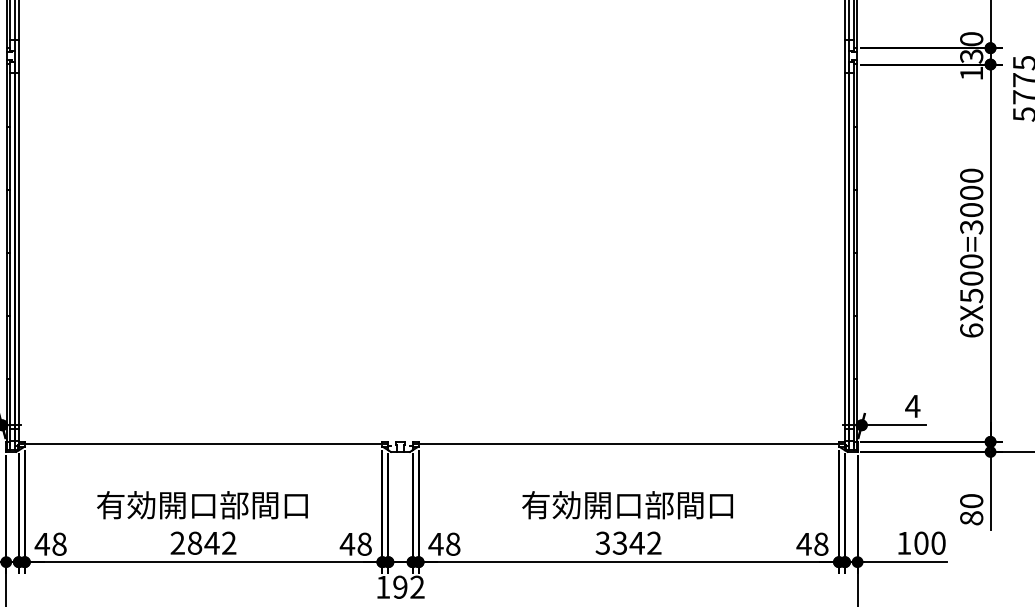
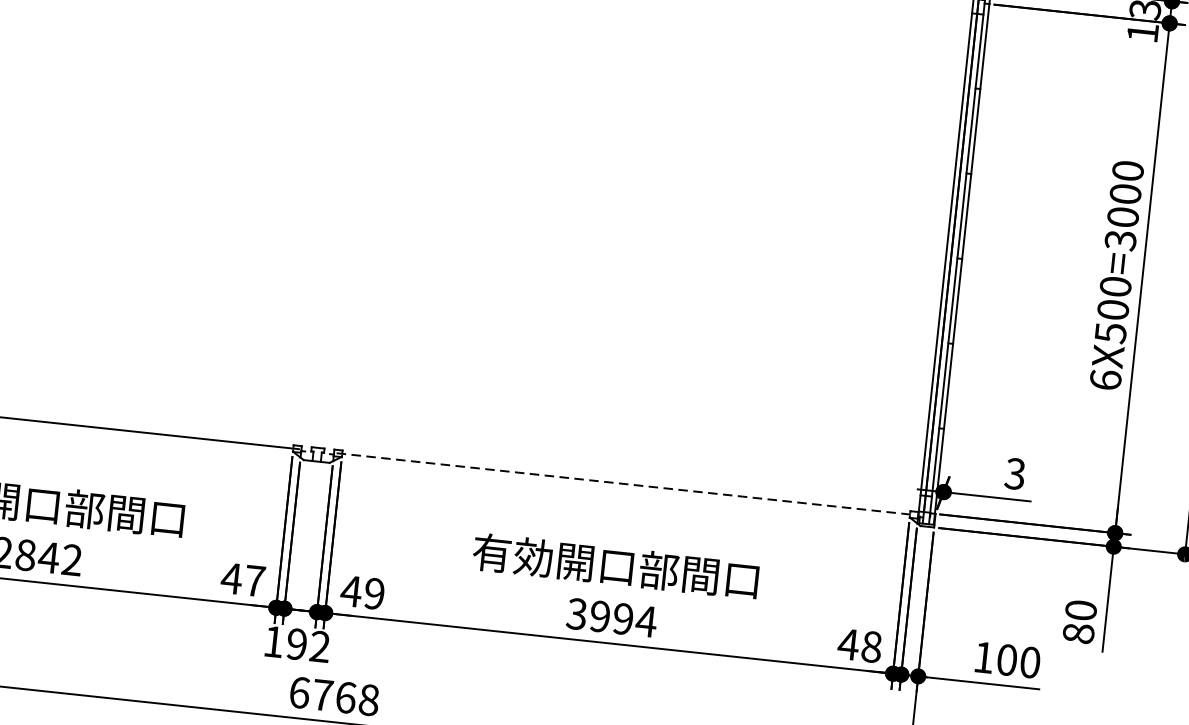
text: (912, 406) -> (1014, 474), 4 -> 3
line: (629, 444) -> (627, 484), solid -> dashed
text: (637, 542) -> (623, 618), 3342 -> 3994
text: (364, 543) -> (254, 580), 48 -> 47
text: (453, 543) -> (375, 592), 48 -> 49

